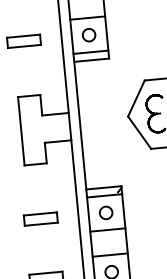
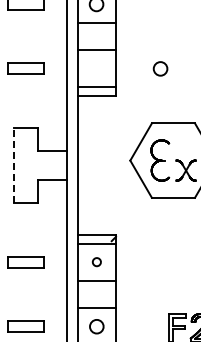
circle: (89, 34) -> (160, 68), moved
line: (21, 131) -> (13, 165), solid -> dashed
circle: (105, 212) -> (96, 261), size x0.6

